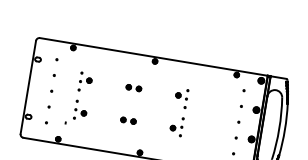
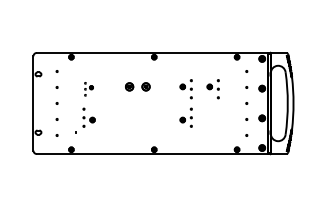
part: (84, 82) -> (88, 89), size x0.7
part: (133, 87) -> (137, 86), size x1.6
part: (207, 102) -> (212, 89), added
part: (128, 120) -> (137, 119), removed

